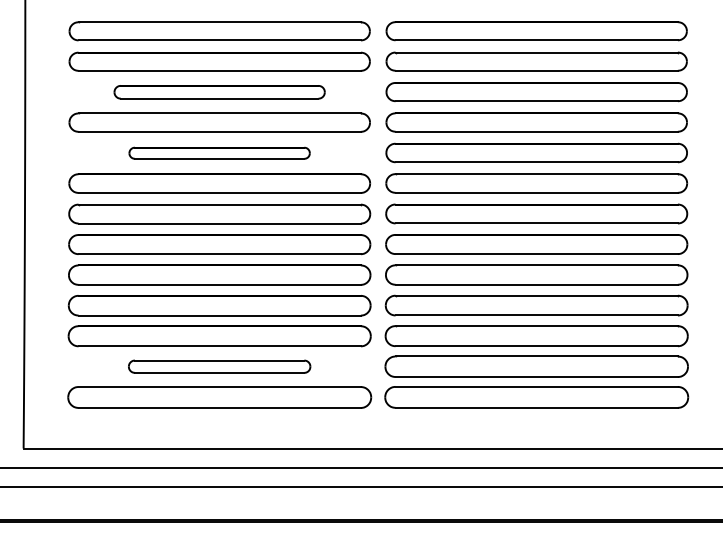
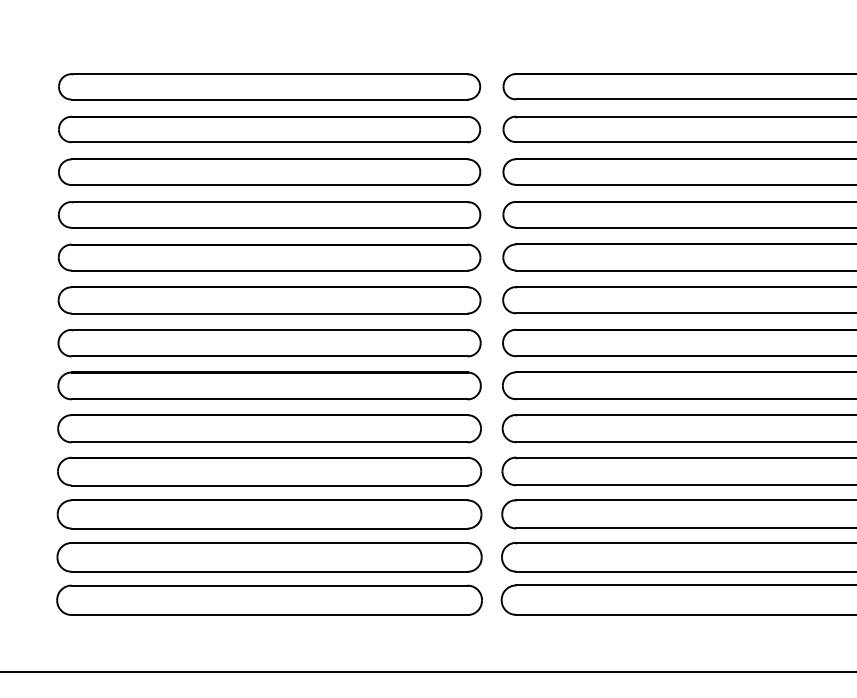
part: (219, 92) -> (269, 172), size x1.43
part: (219, 153) -> (269, 258), size x1.67
part: (219, 366) -> (269, 556), size x1.67

